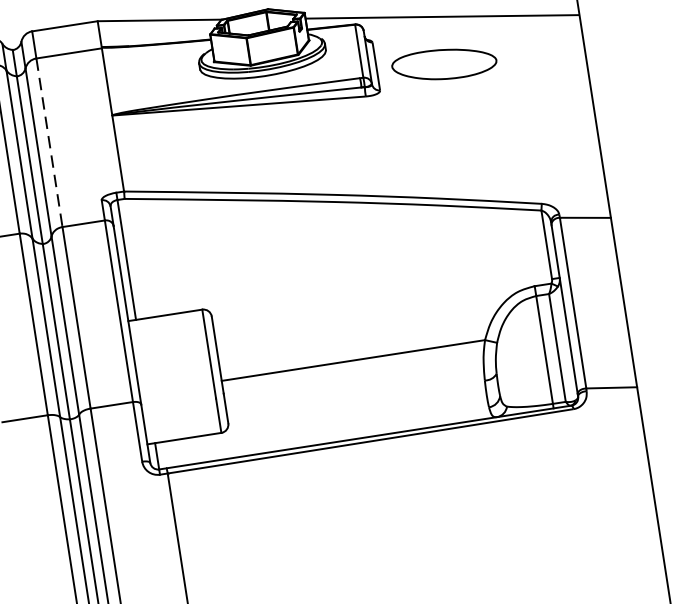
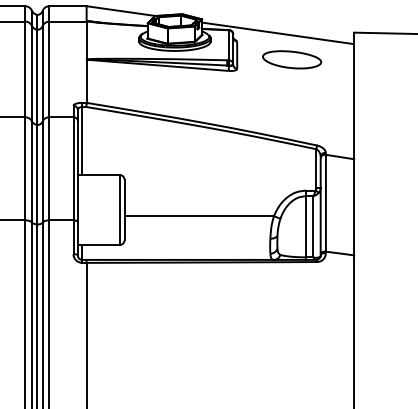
part: (445, 63) -> (292, 59), moved
line: (49, 142) -> (49, 69), dashed -> solid

